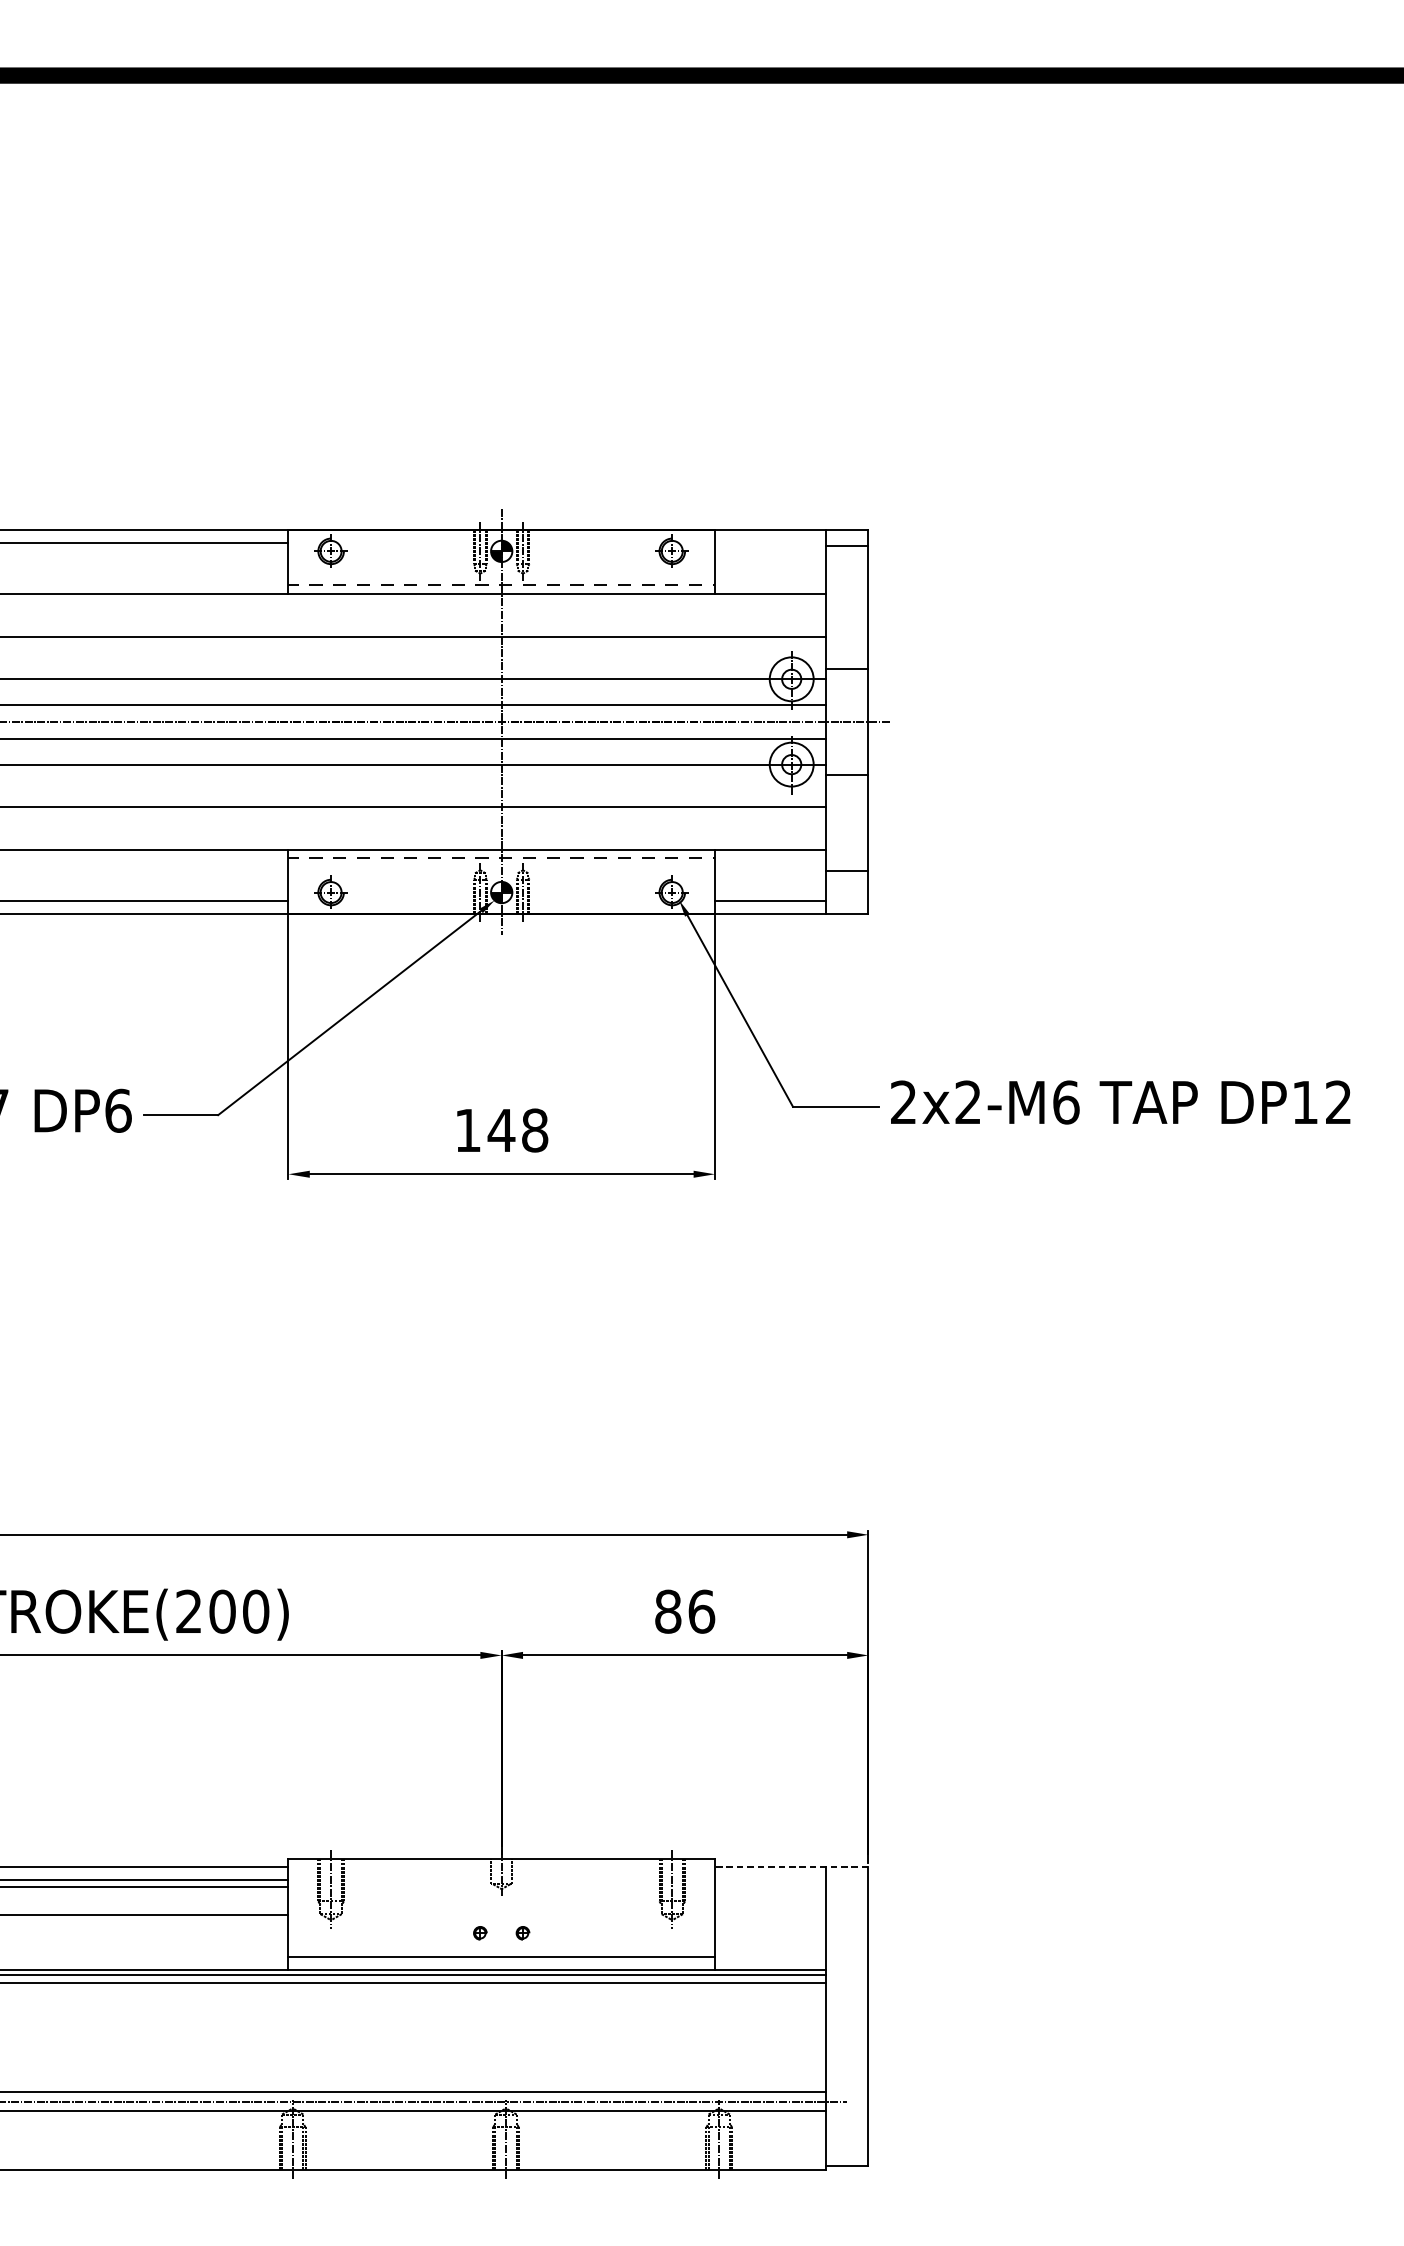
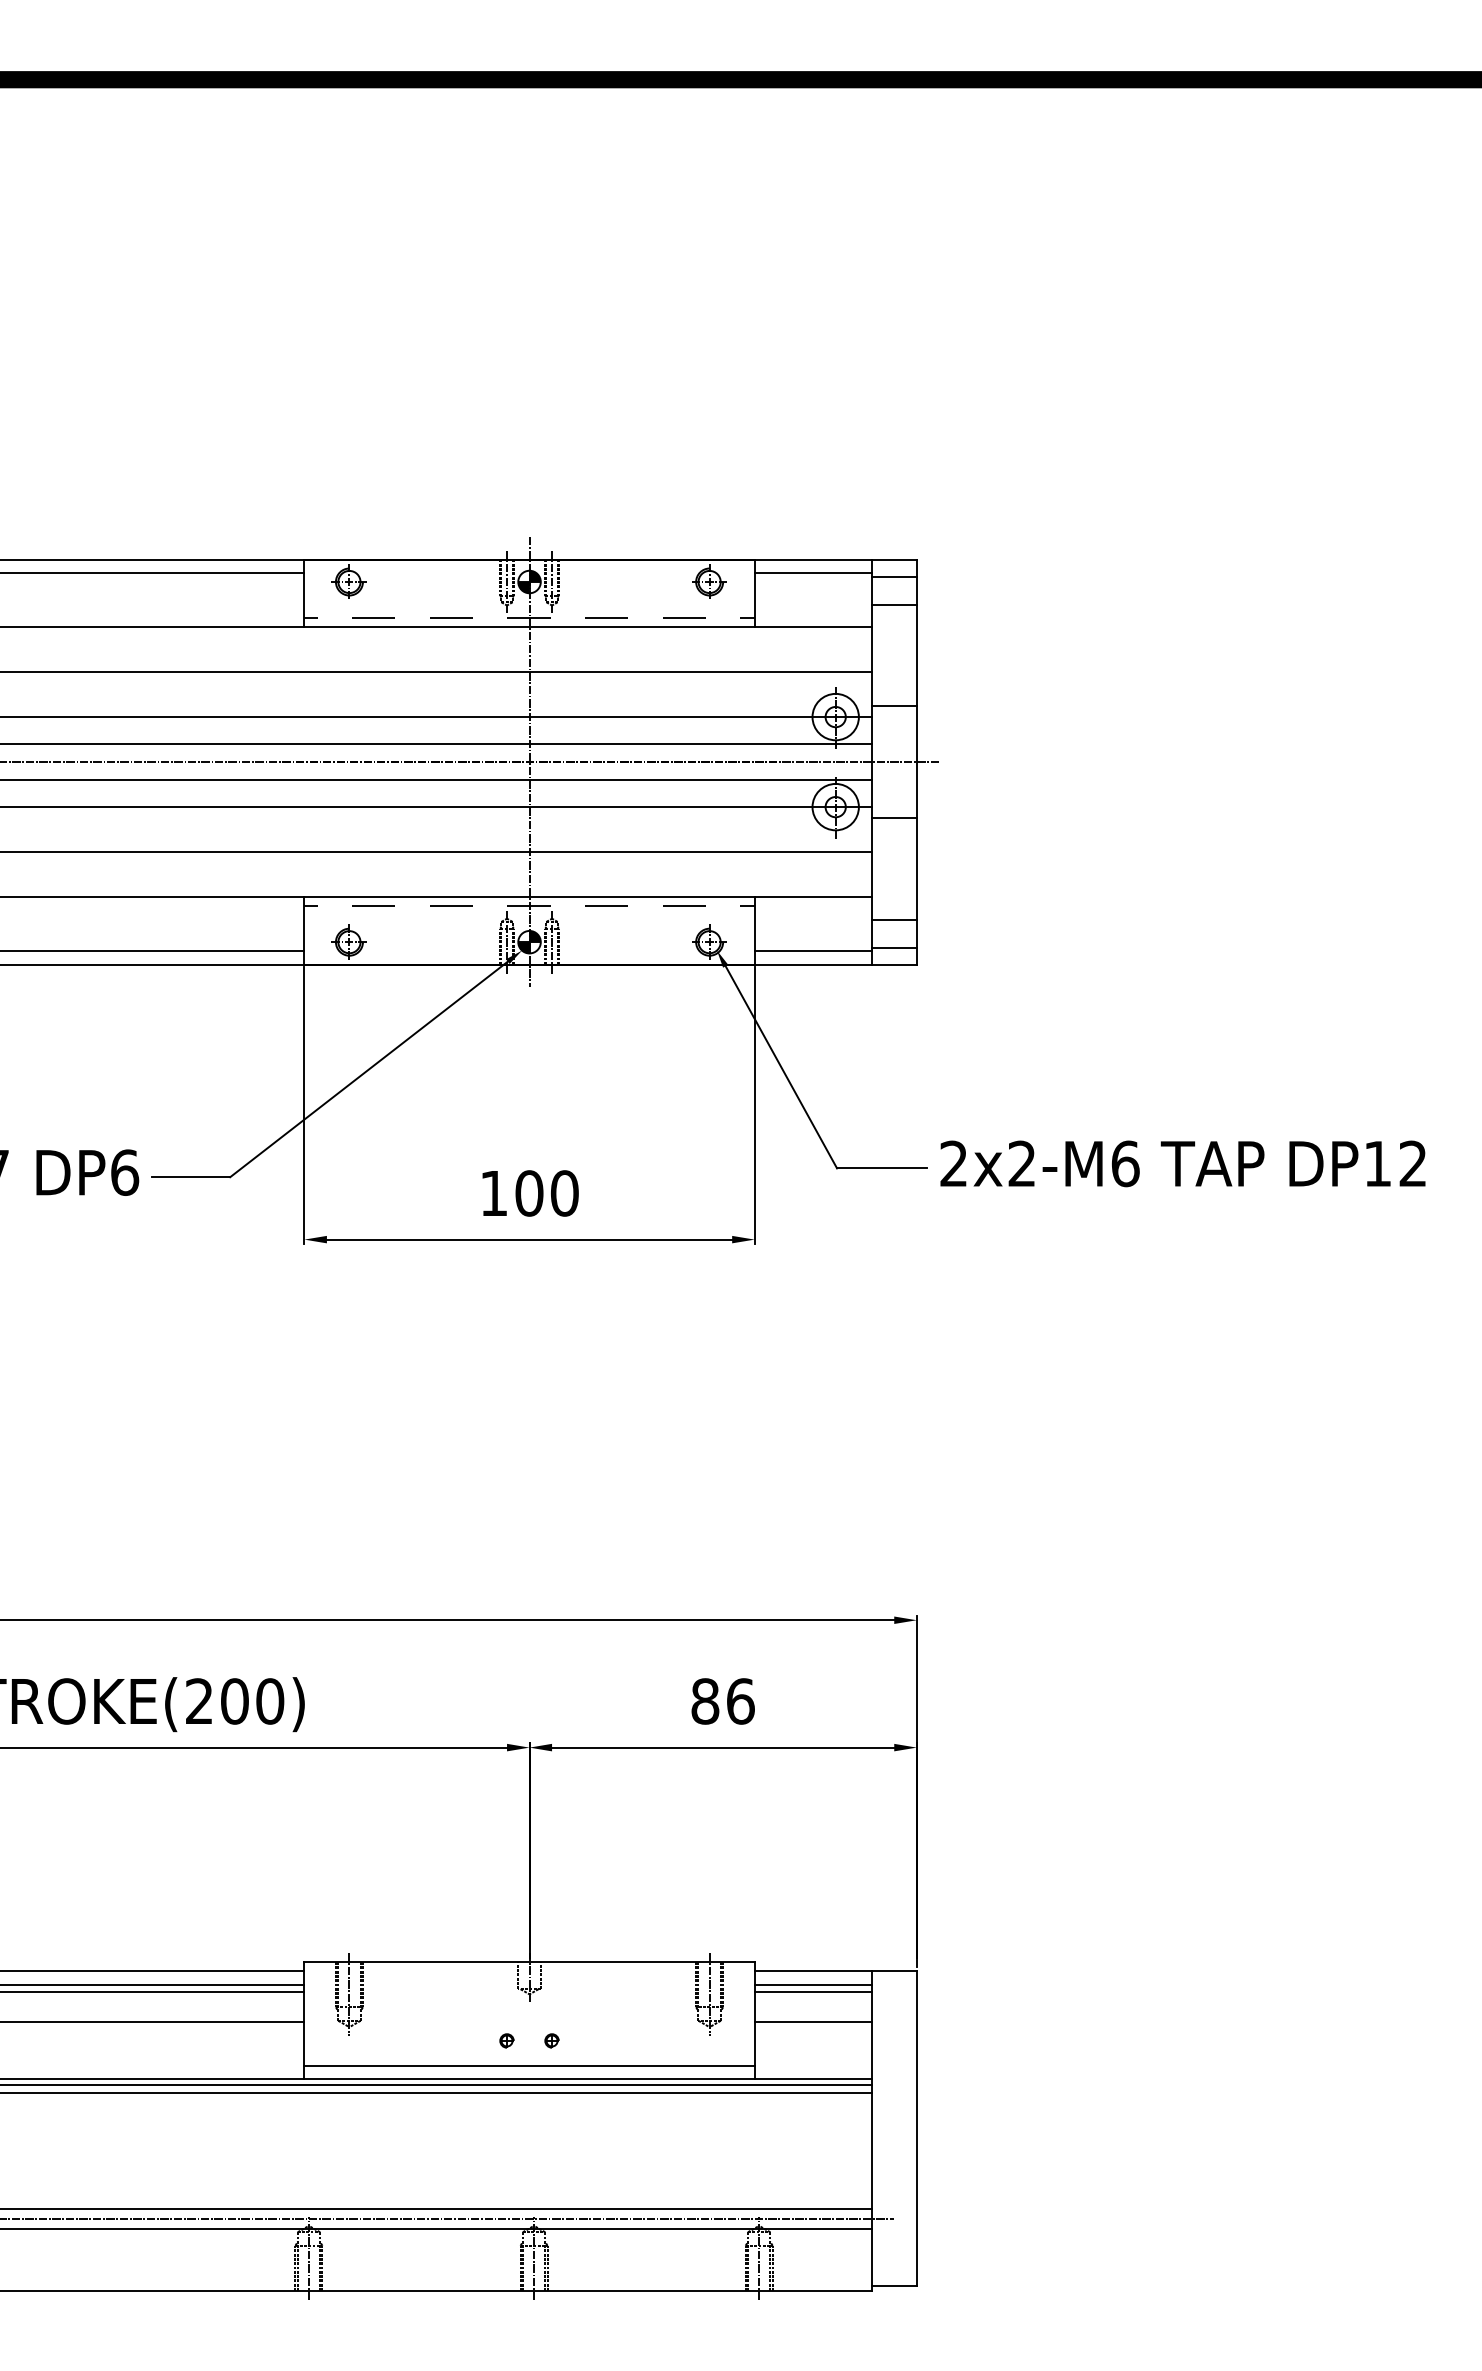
line: (769, 543) -> (812, 573), added
line: (846, 572) -> (893, 604), added
line: (846, 897) -> (893, 947), added
text: (517, 1130) -> (546, 1193), 148 -> 100
line: (791, 1867) -> (835, 1971), dashed -> solid
line: (769, 1879) -> (812, 1984), added
line: (769, 1886) -> (812, 1991), added
line: (769, 1914) -> (812, 2021), added

